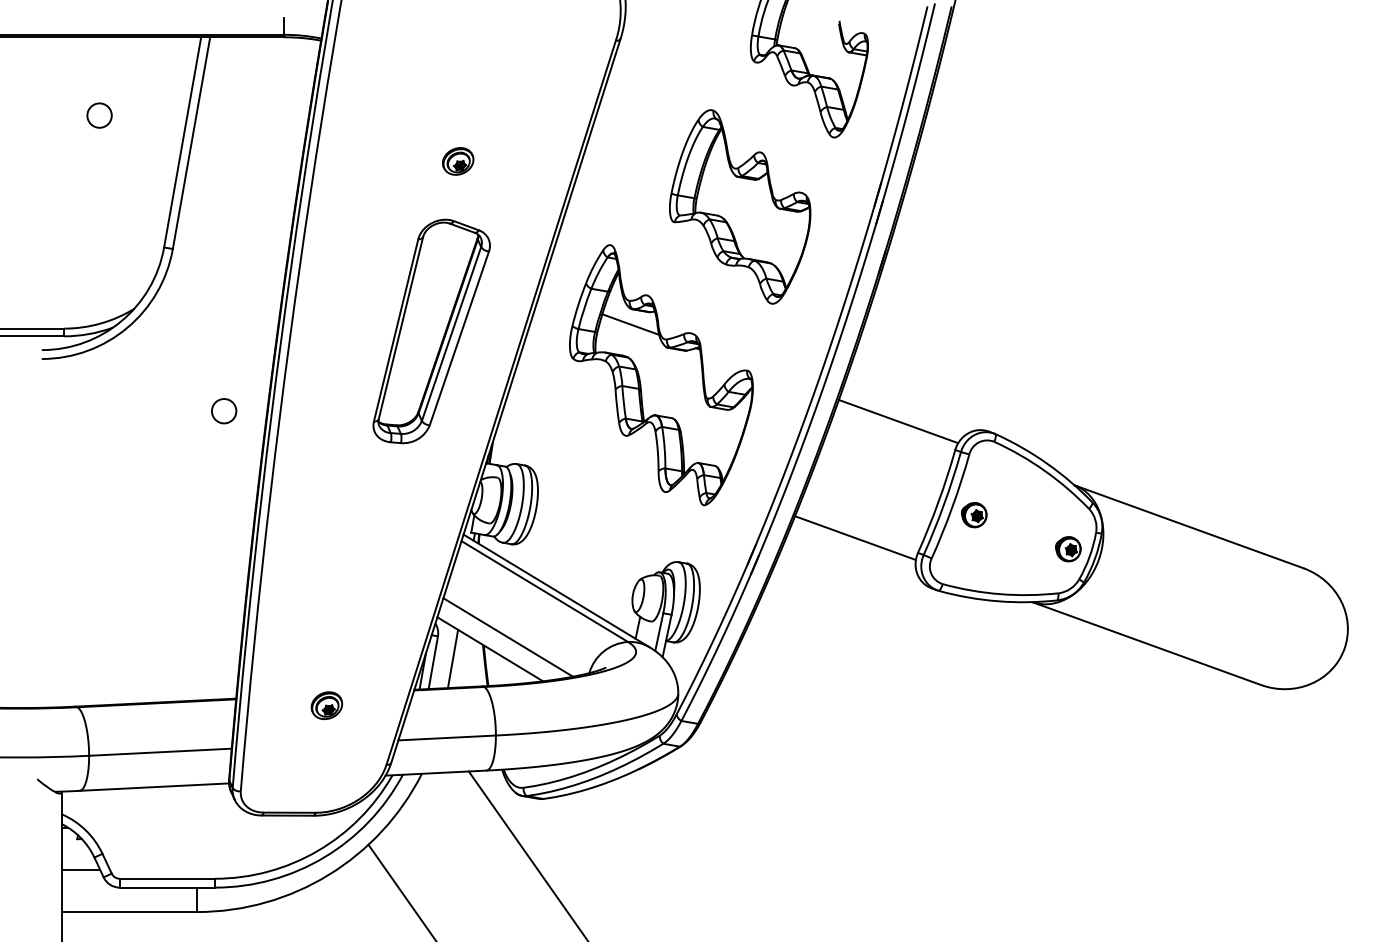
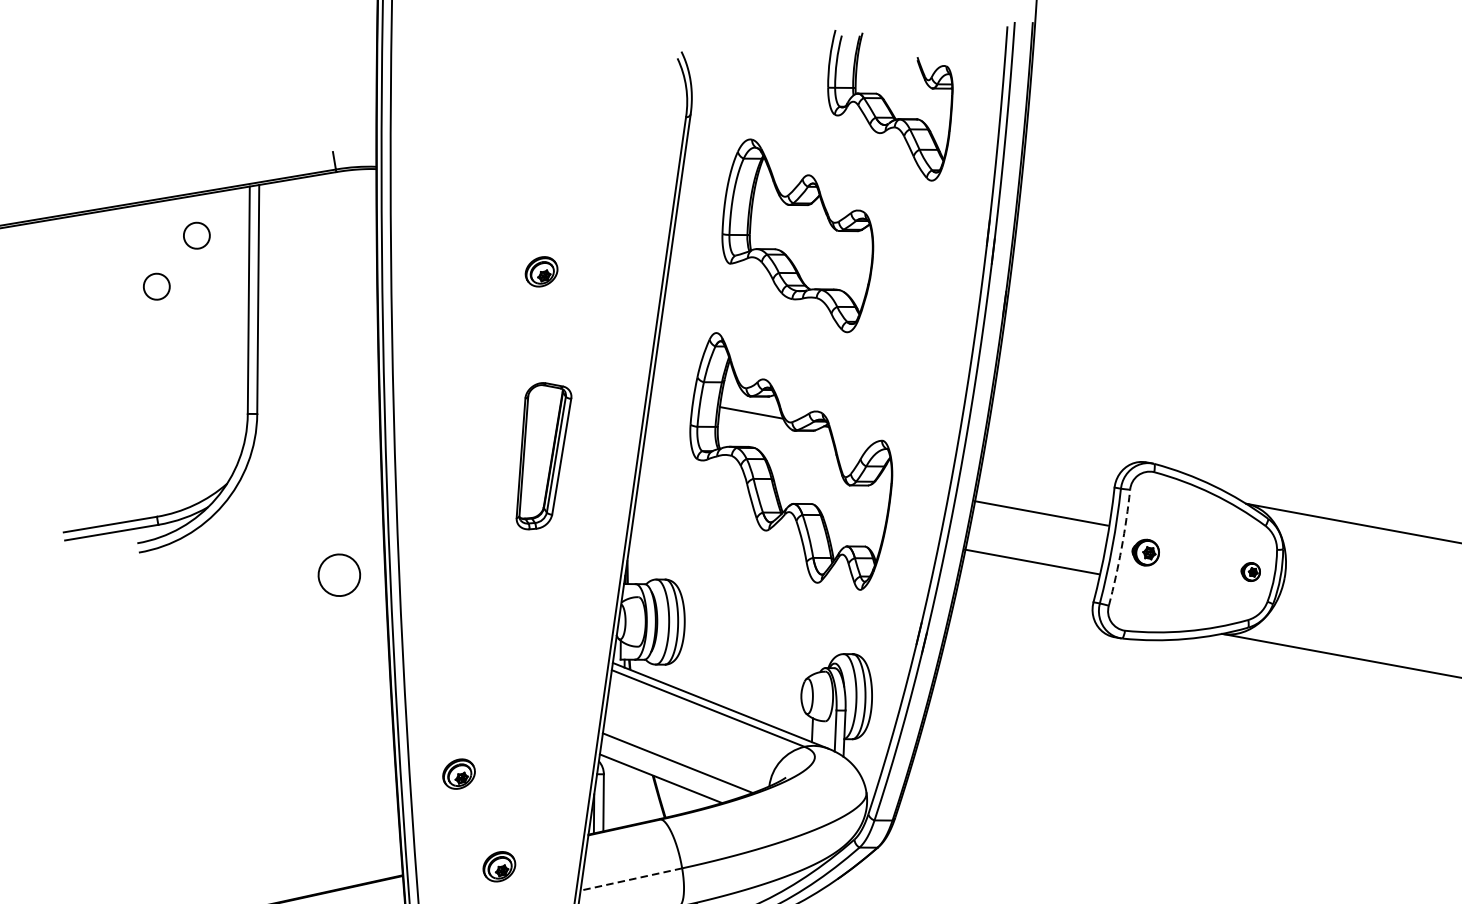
circle: (144, 74) -> (196, 235), added
part: (740, 206) -> (797, 235), moved
part: (431, 331) -> (543, 455), size x0.6
circle: (224, 411) -> (340, 575), size x1.6
line: (898, 421) -> (1041, 513), moved
arc: (952, 507) -> (1121, 548), solid -> dashed
line: (855, 537) -> (1032, 561), moved
part: (1068, 549) -> (1251, 572), size x0.7
part: (303, 613) -> (458, 773), added
line: (452, 658) -> (623, 795), removed
line: (447, 737) -> (631, 878), solid -> dashed

